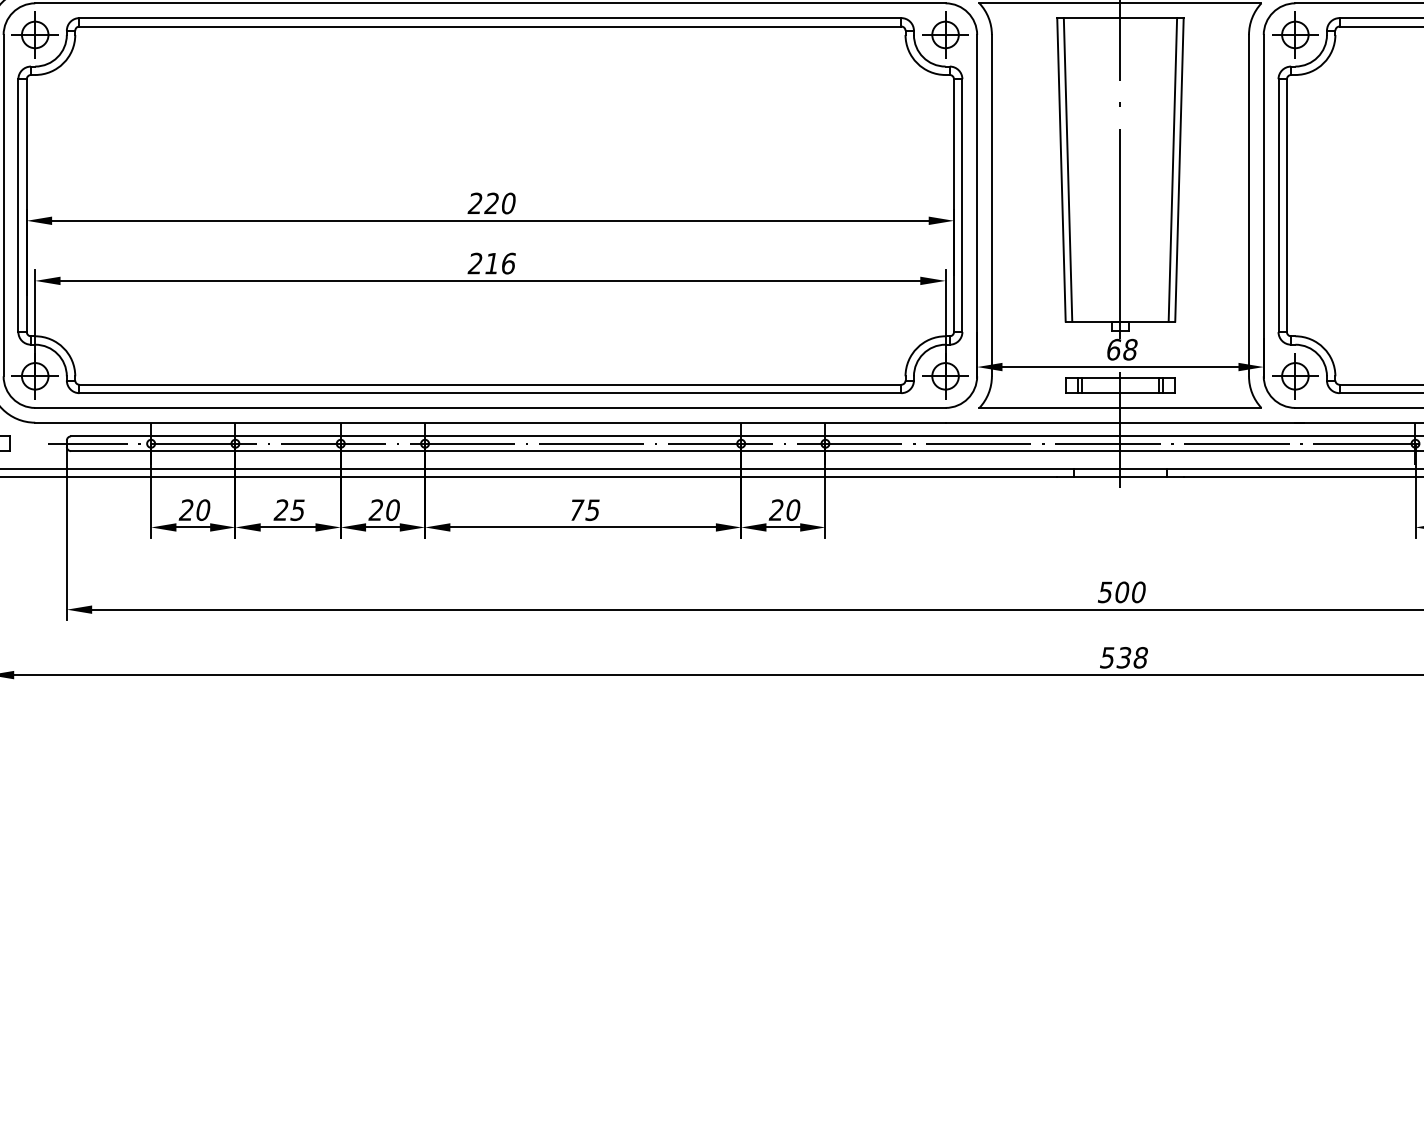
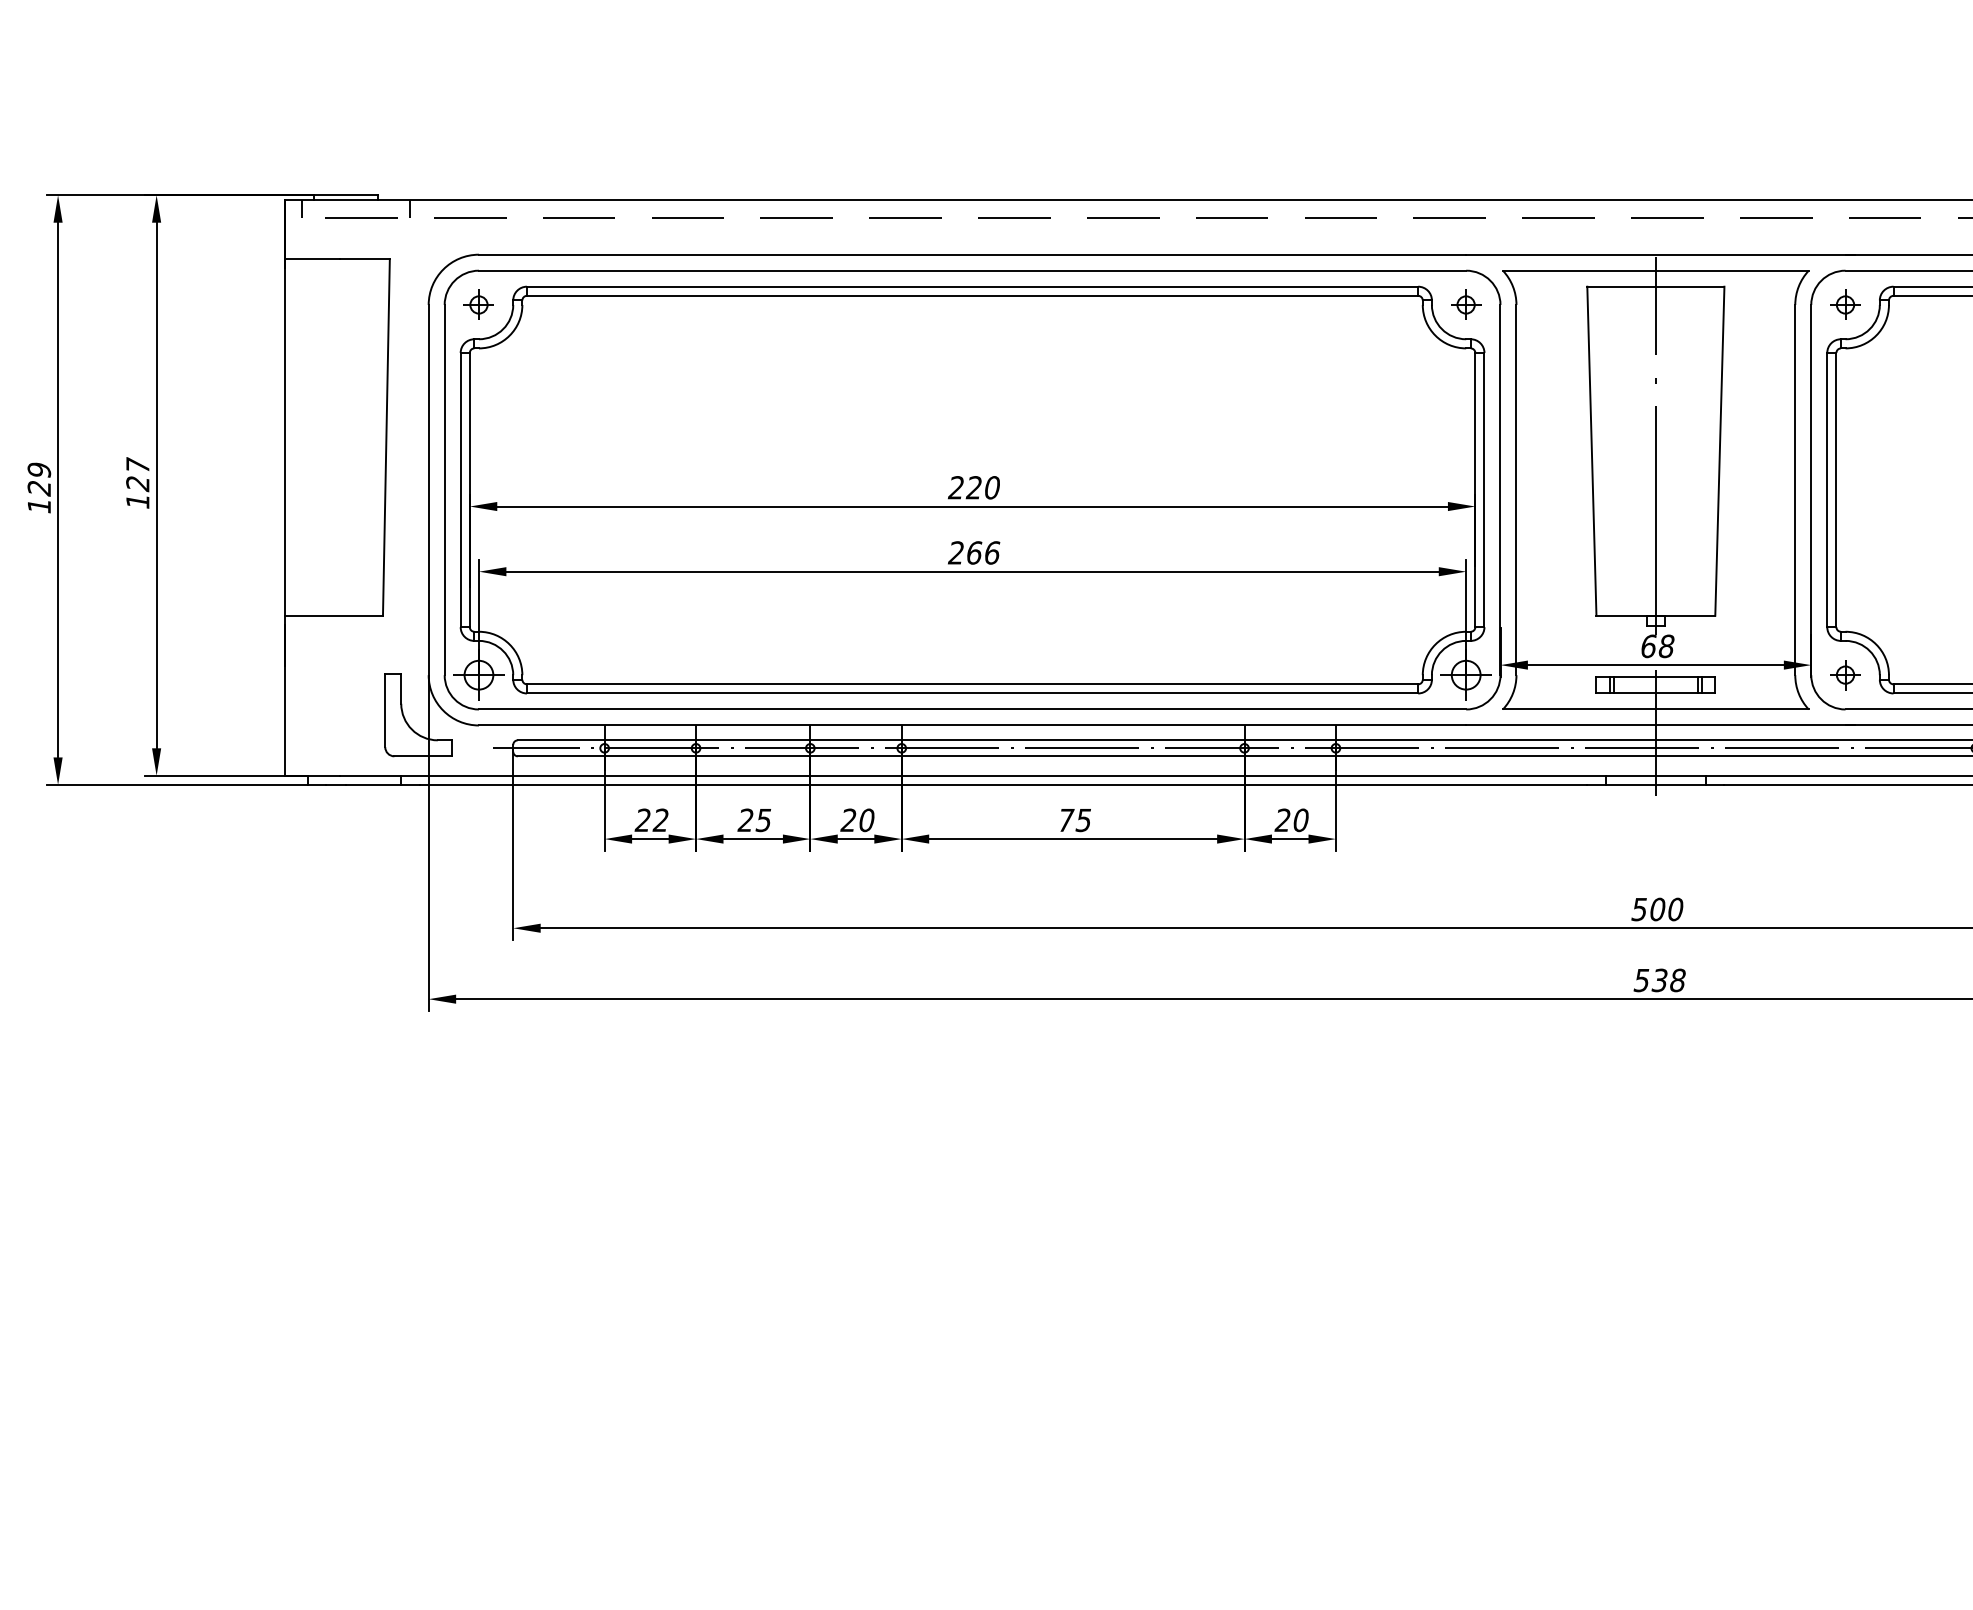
part: (34, 34) -> (478, 304), size x0.6
part: (944, 34) -> (1465, 304), size x0.6
part: (1295, 34) -> (1845, 304), size x0.6
line: (1067, 169) -> (1598, 450), removed
line: (1172, 169) -> (1712, 450), removed
text: (492, 263) -> (974, 552), 216 -> 266
part: (1295, 375) -> (1845, 674), size x0.6
text: (202, 510) -> (660, 820), 20 -> 22

